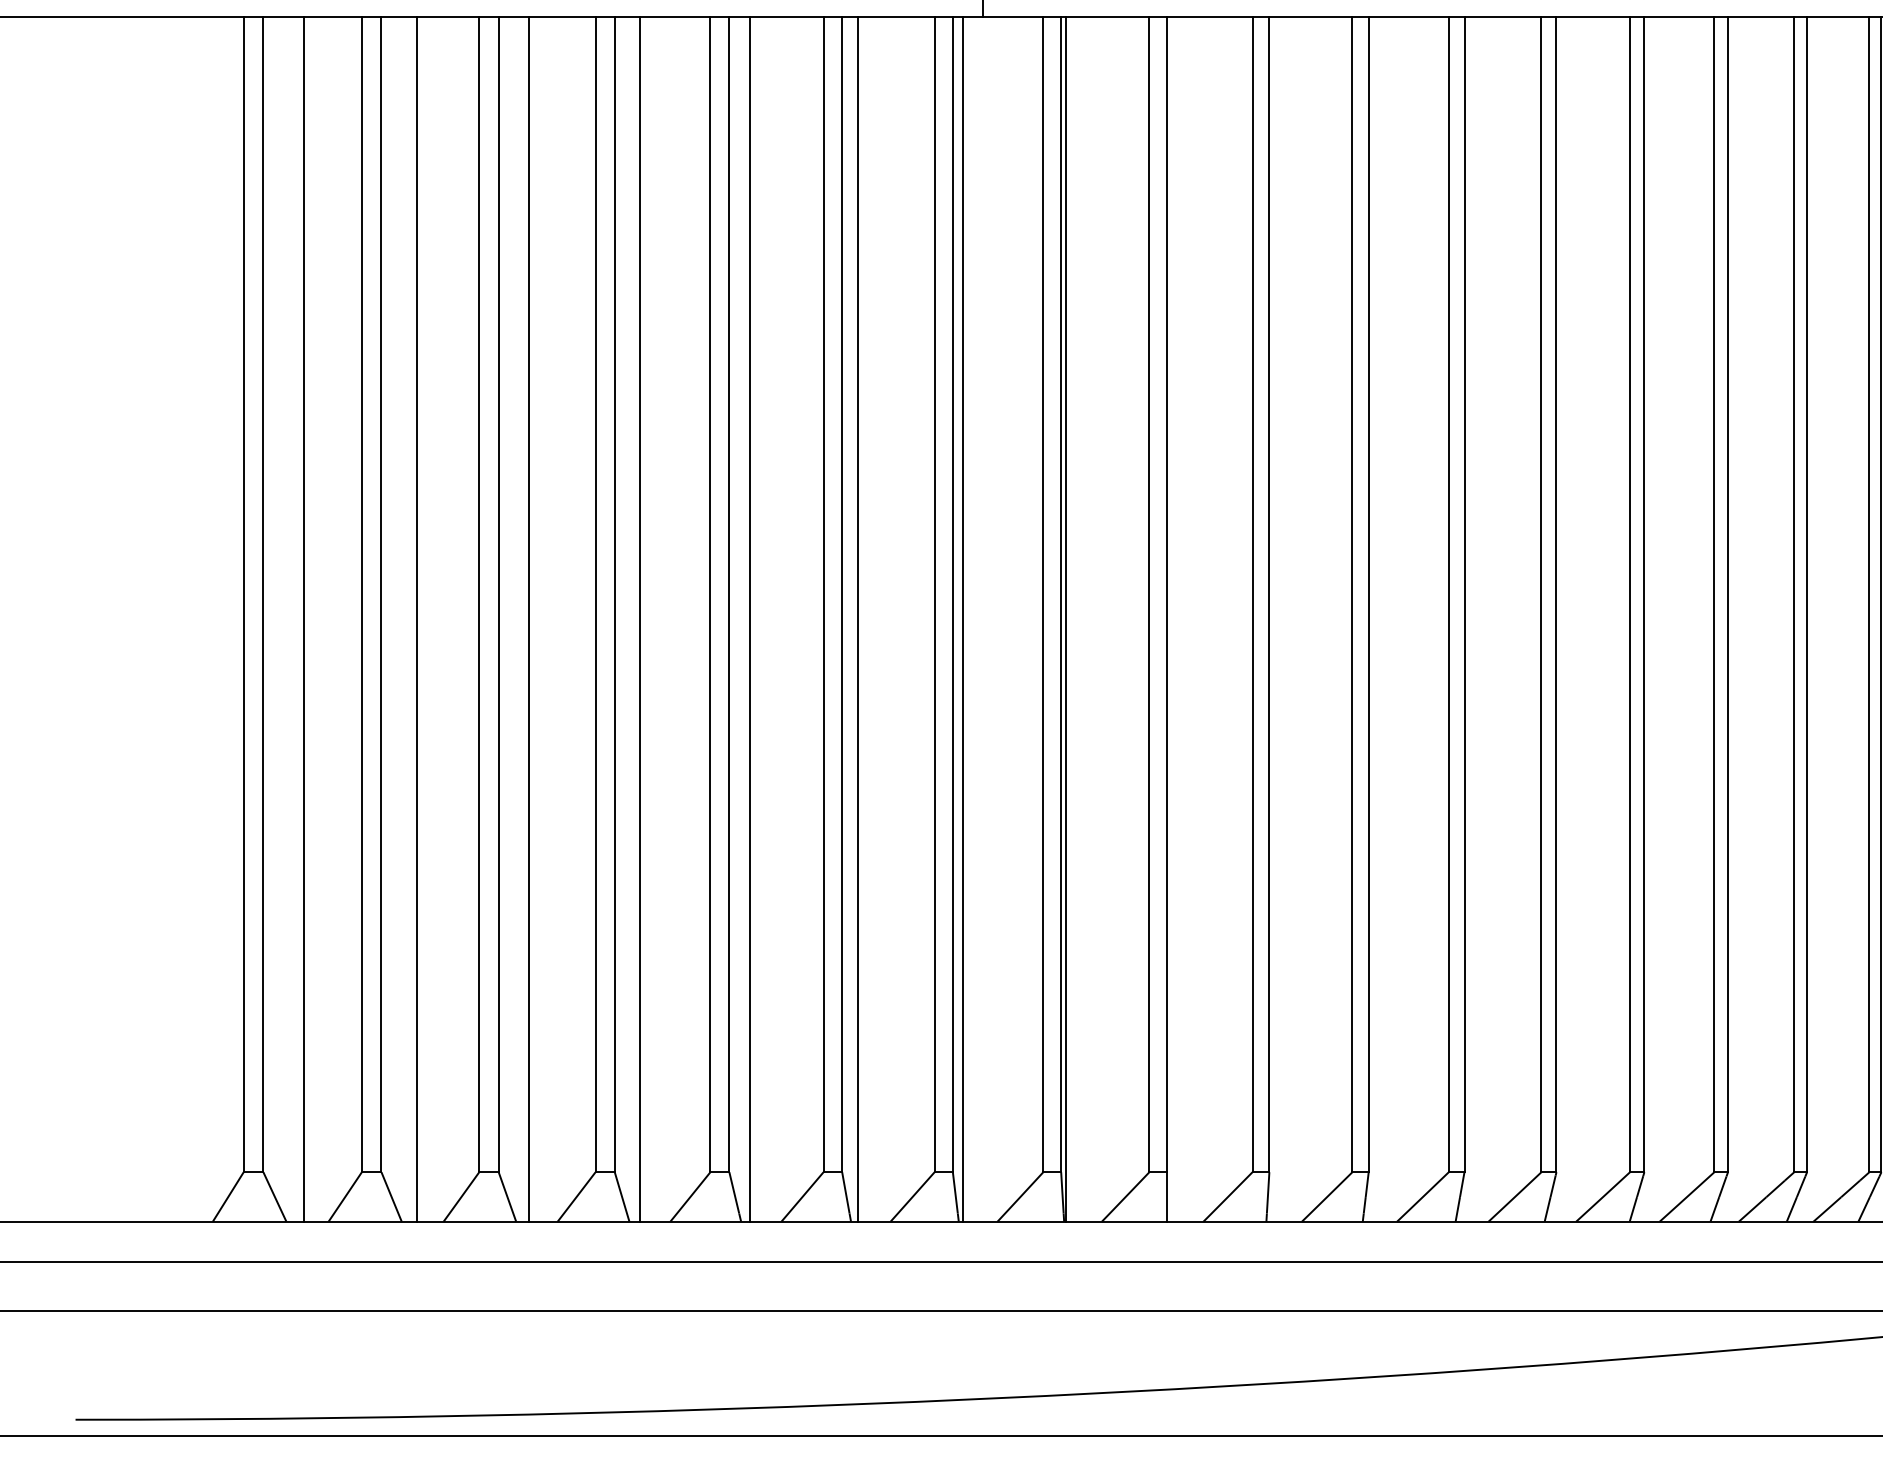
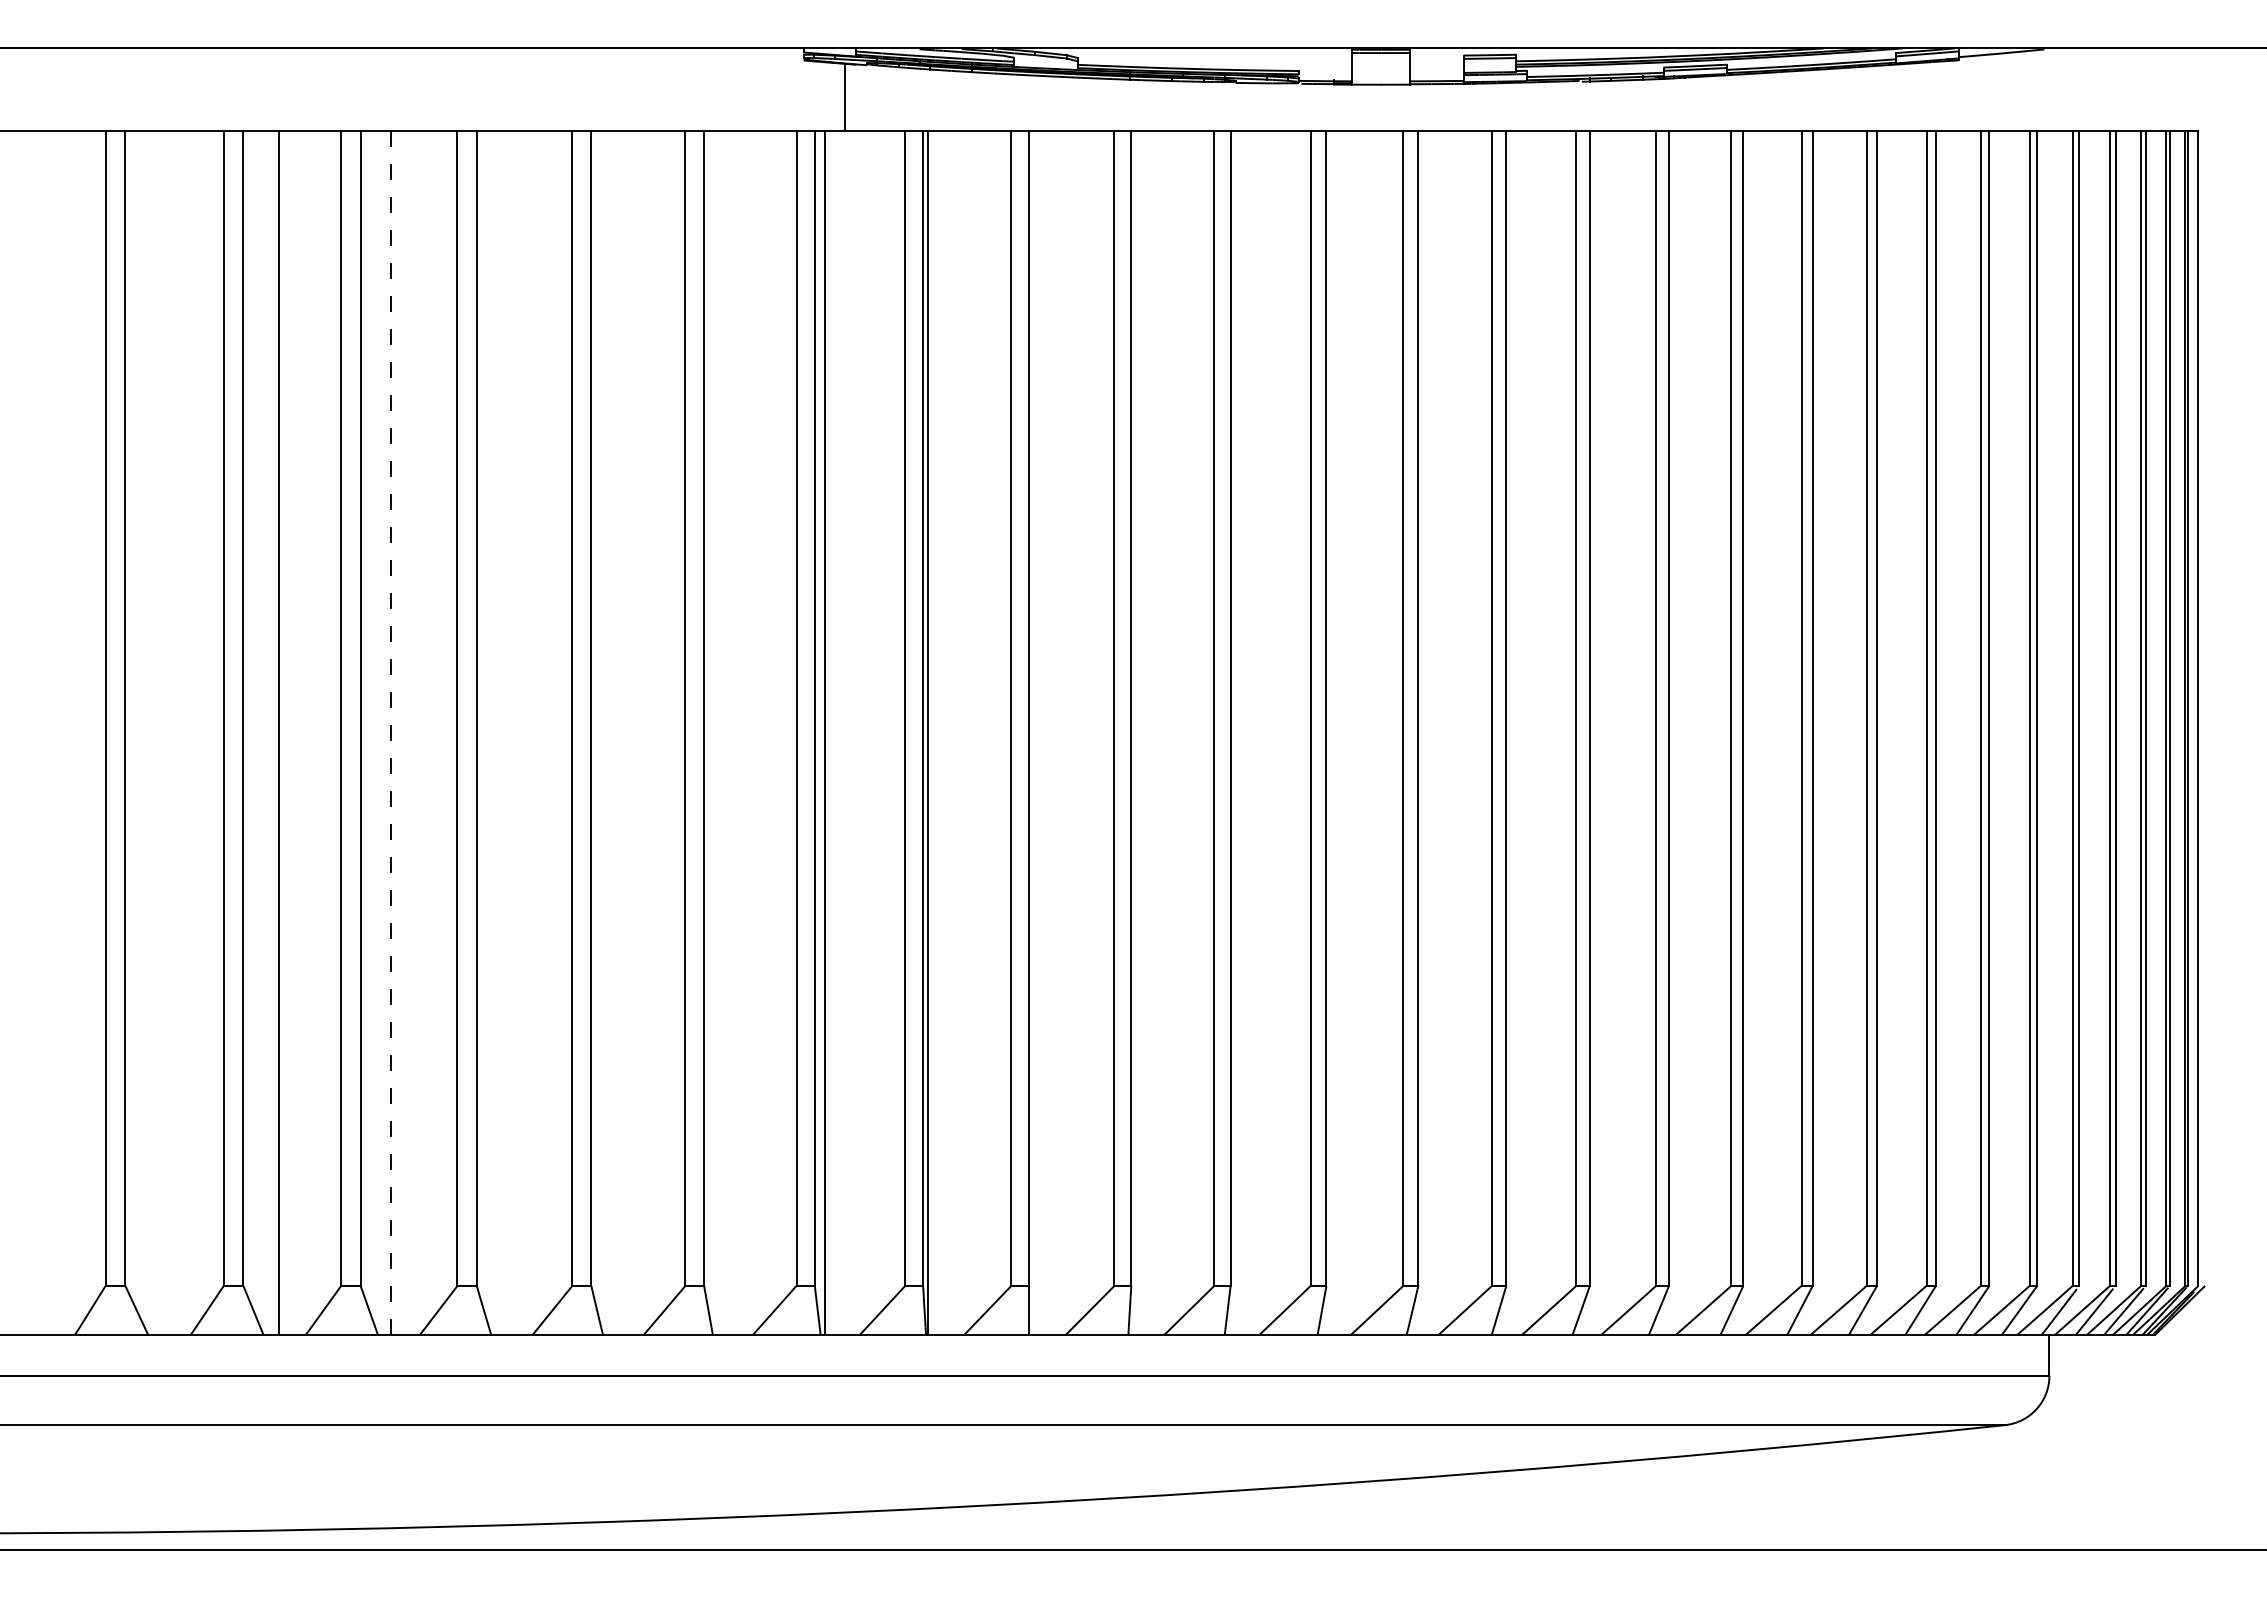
line: (303, 618) -> (165, 732), removed
line: (529, 618) -> (391, 732), solid -> dashed
line: (640, 618) -> (502, 732), removed
line: (749, 618) -> (611, 732), removed
line: (857, 618) -> (719, 732), removed

